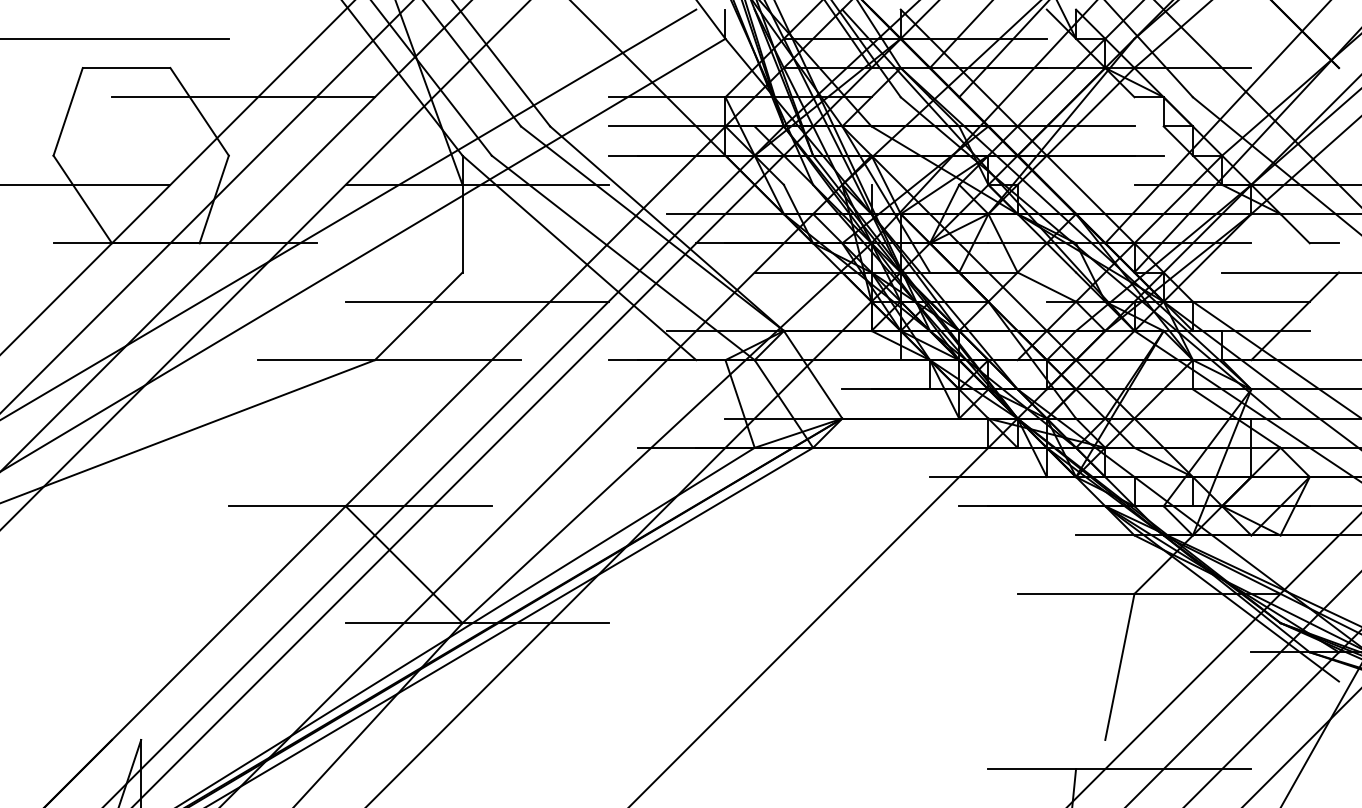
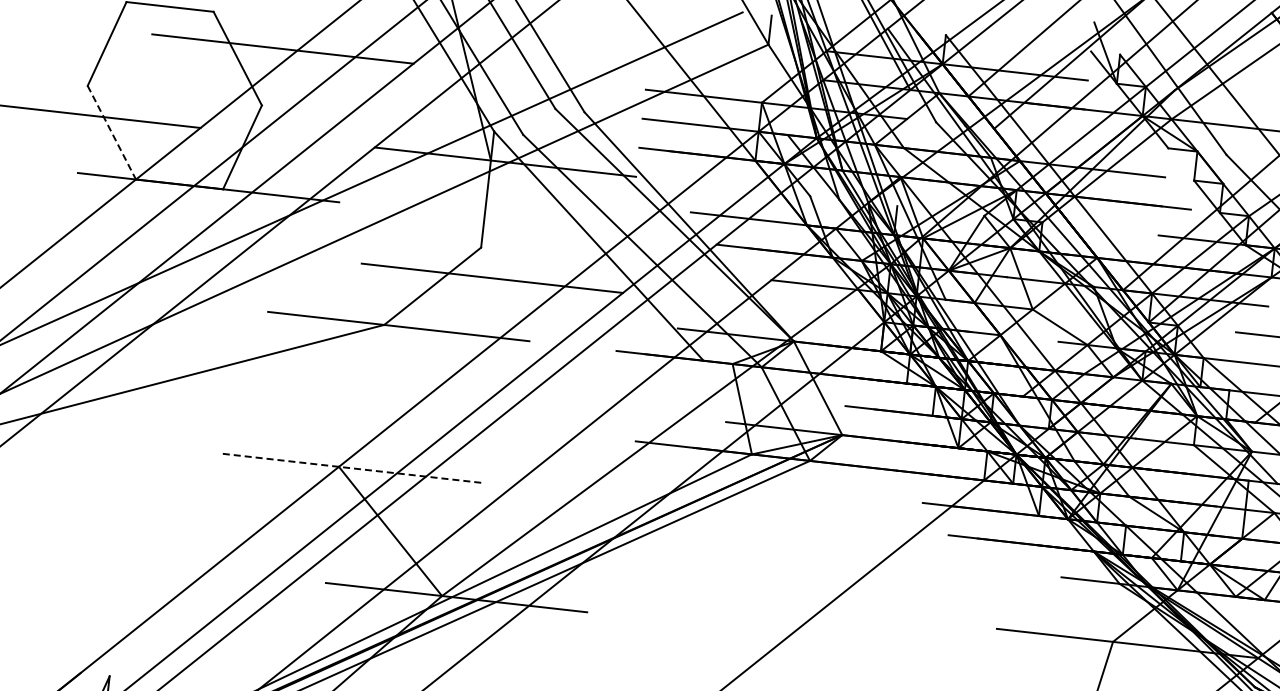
line: (82, 199) -> (111, 132), solid -> dashed
line: (360, 506) -> (353, 468), solid -> dashed

